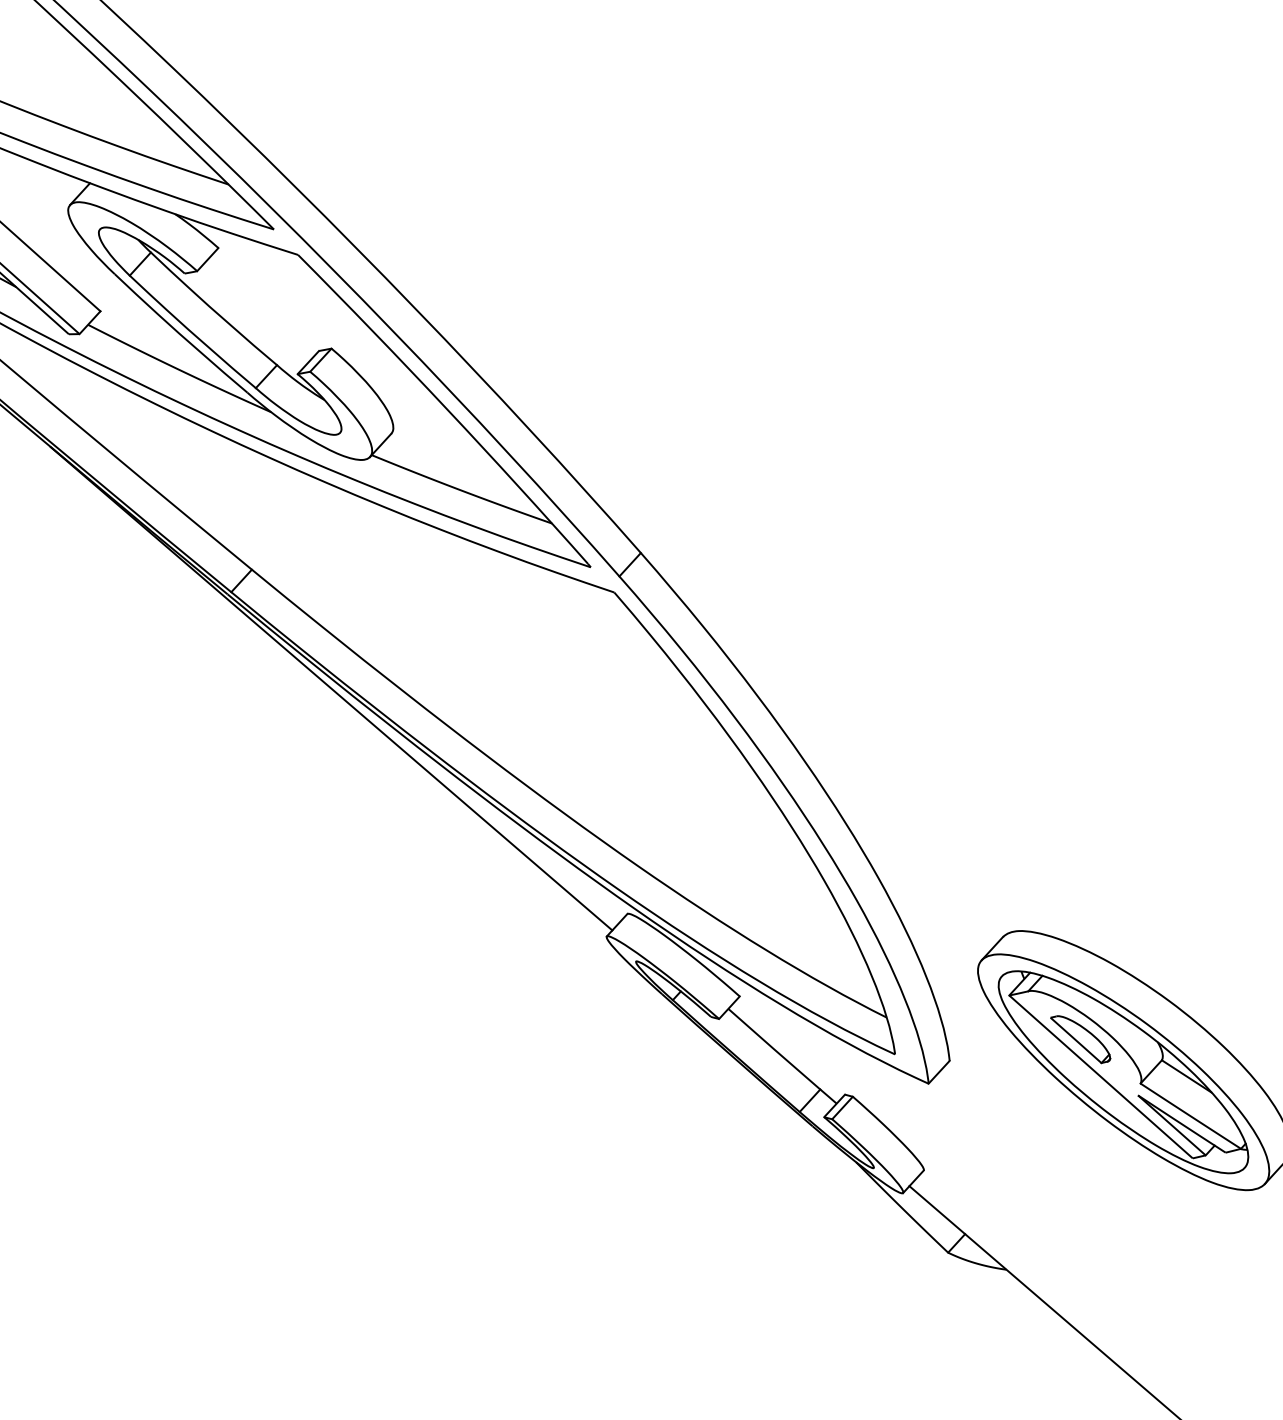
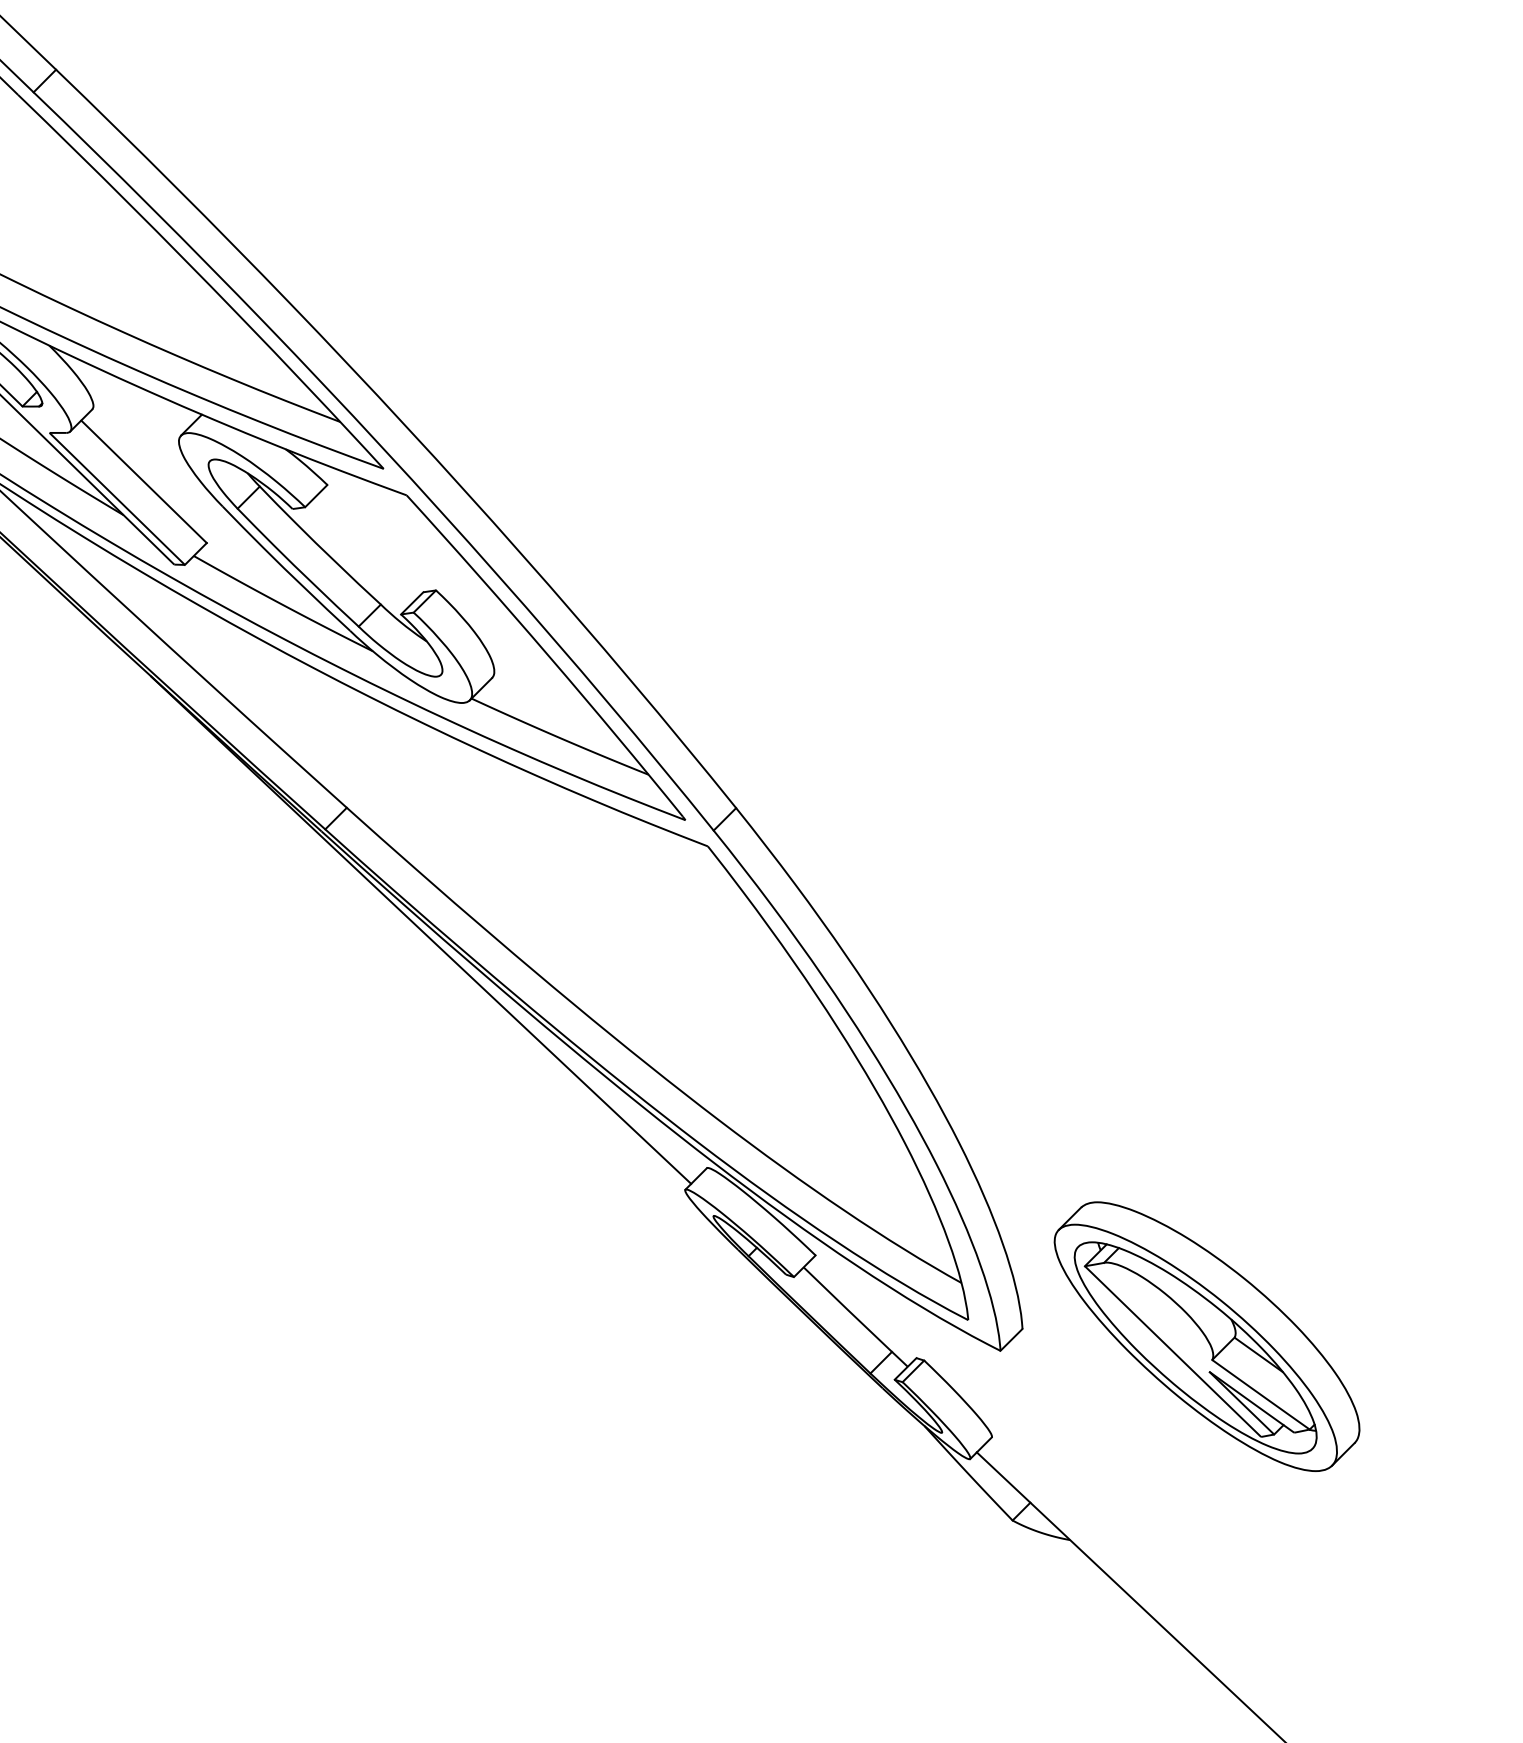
part: (1080, 1039) -> (1154, 1313), removed

